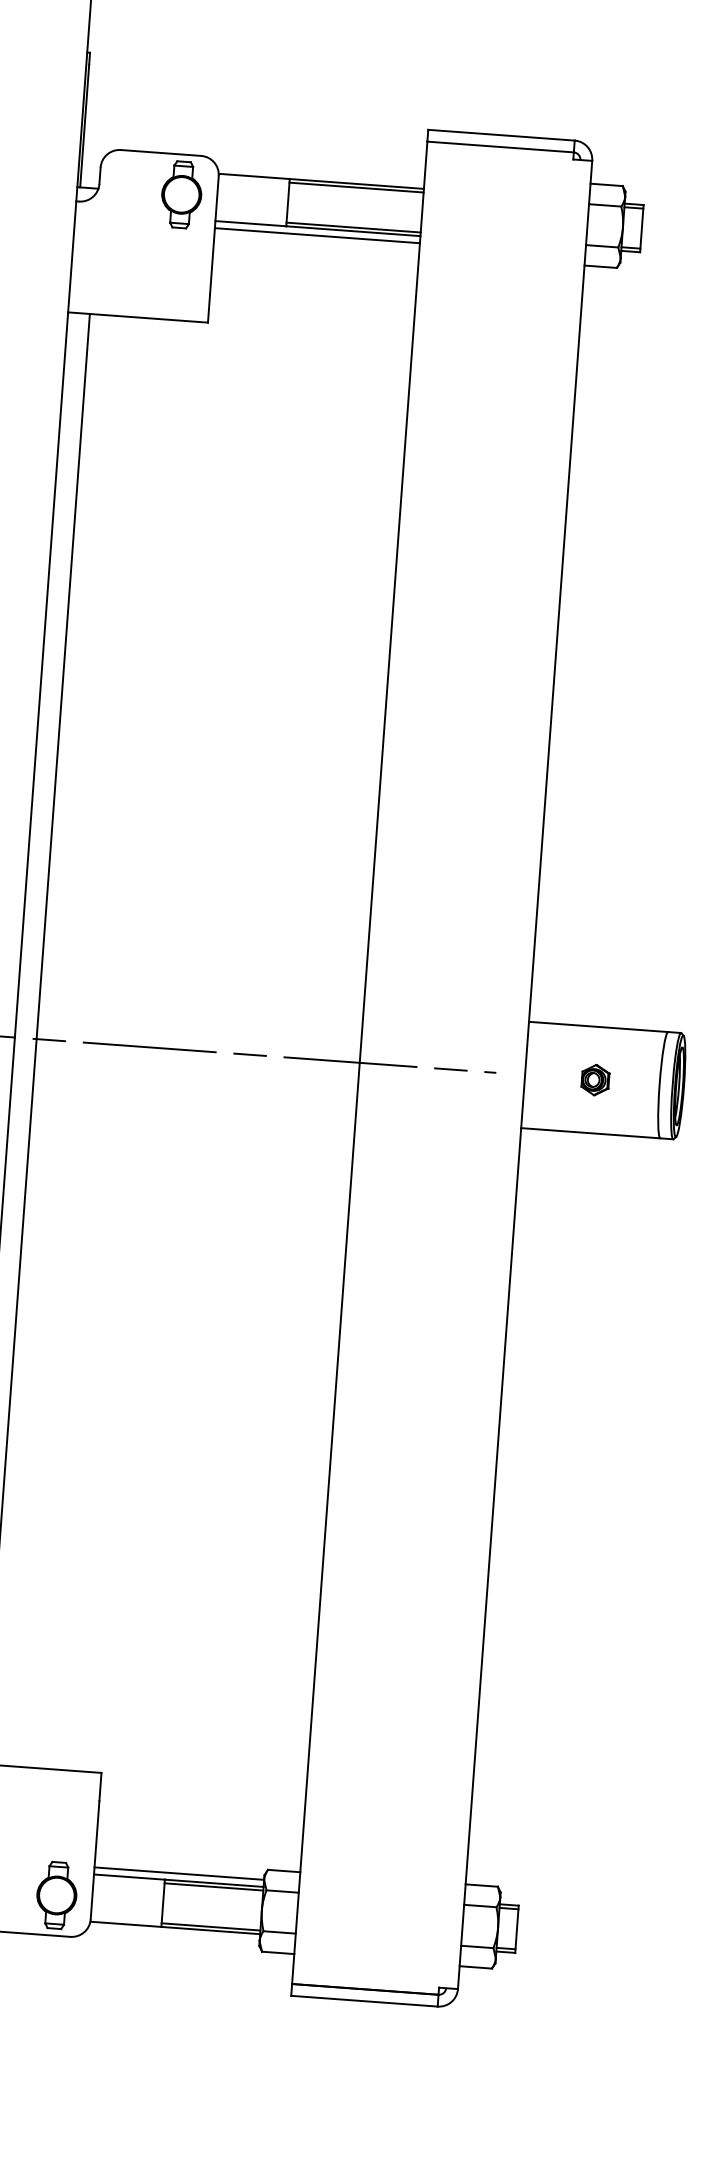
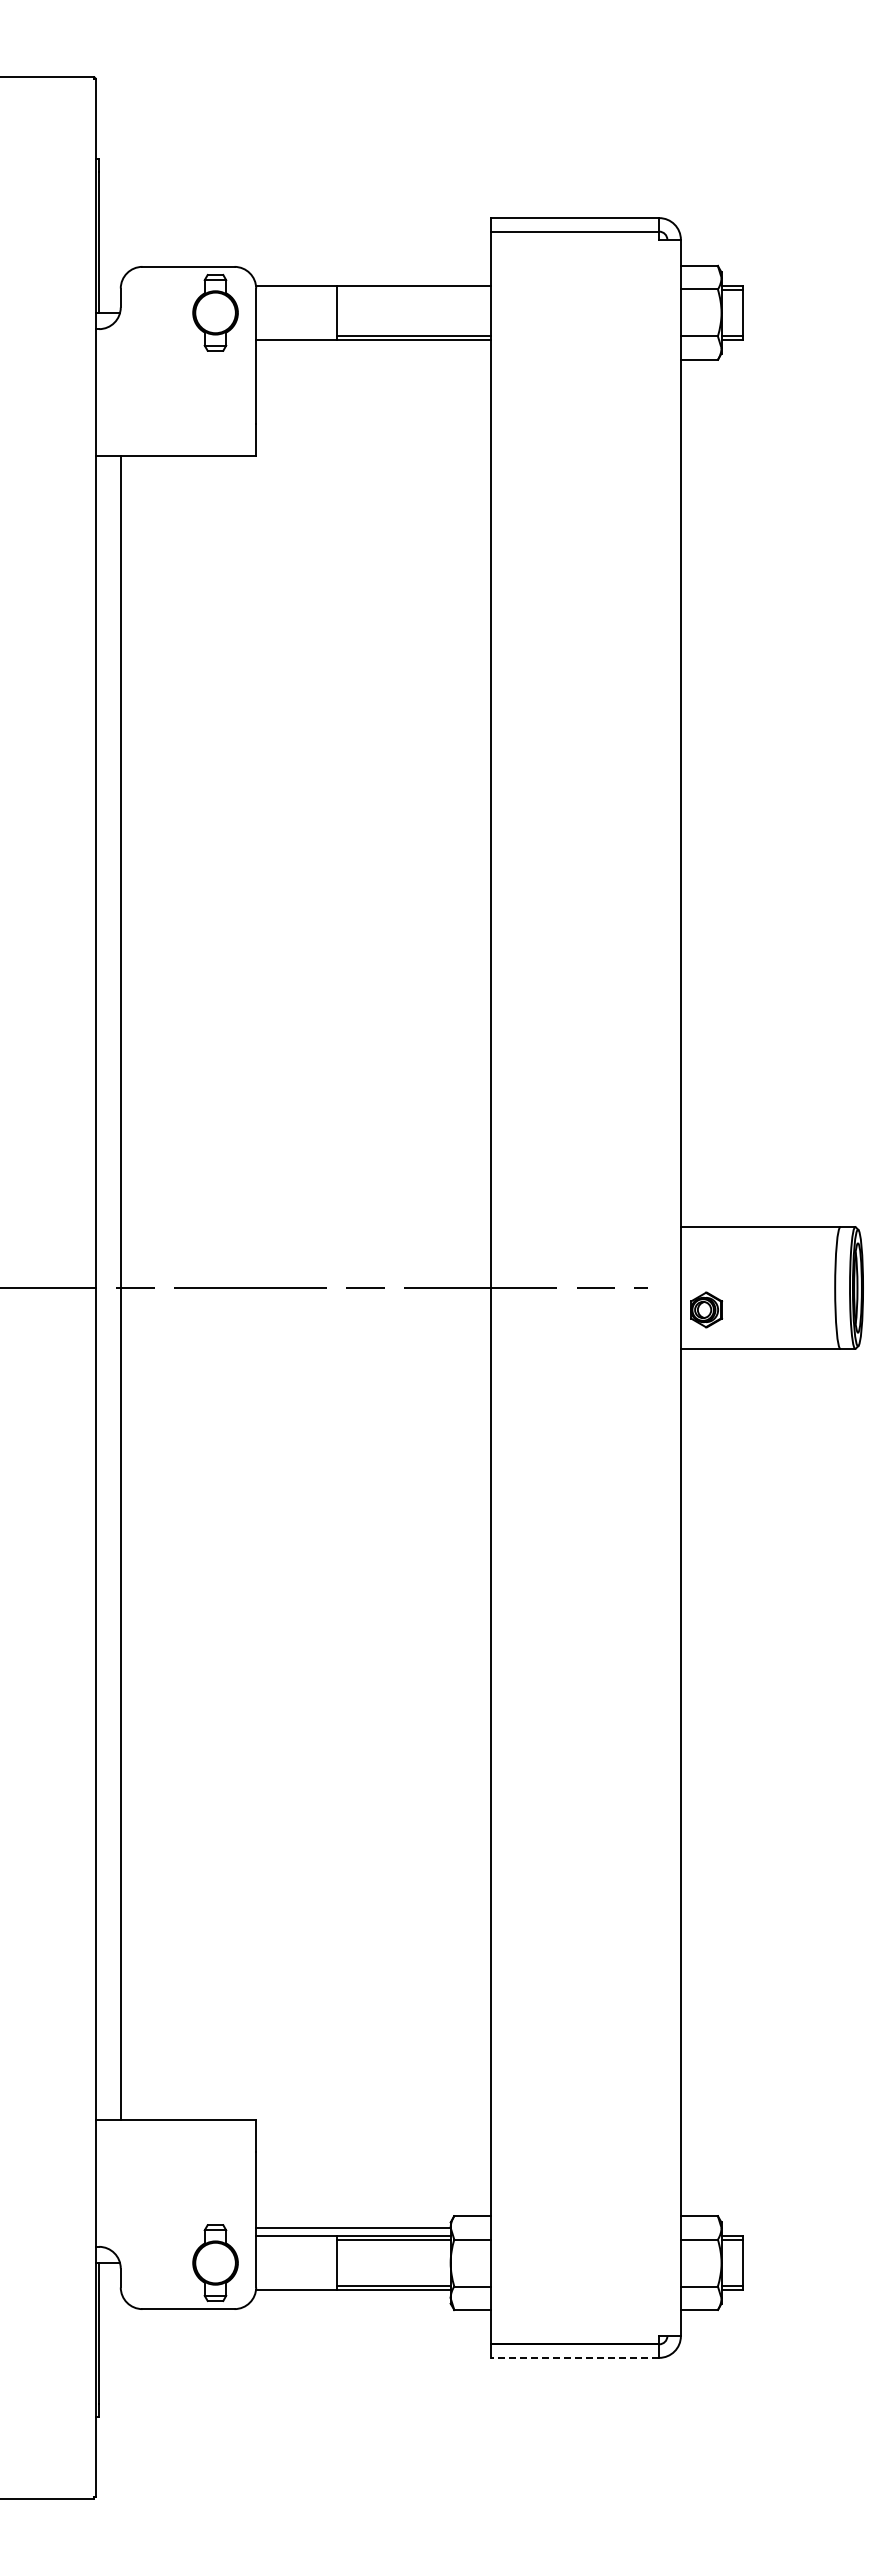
line: (356, 187) -> (414, 289), removed
line: (317, 236) -> (373, 348), removed
part: (595, 1079) -> (706, 1309), moved
line: (364, 2000) -> (575, 2357), solid -> dashed

